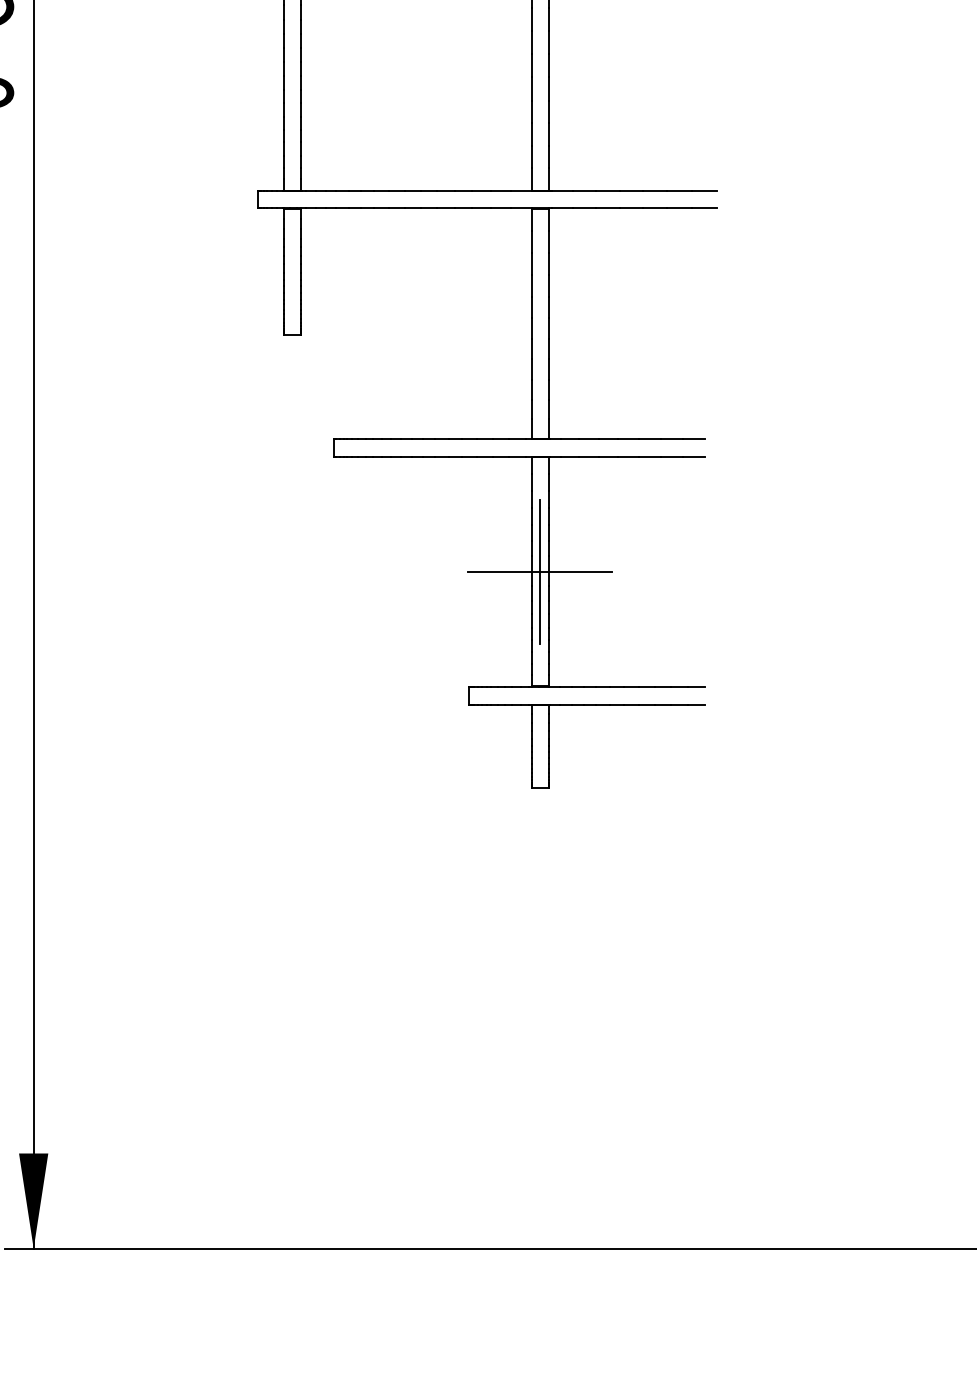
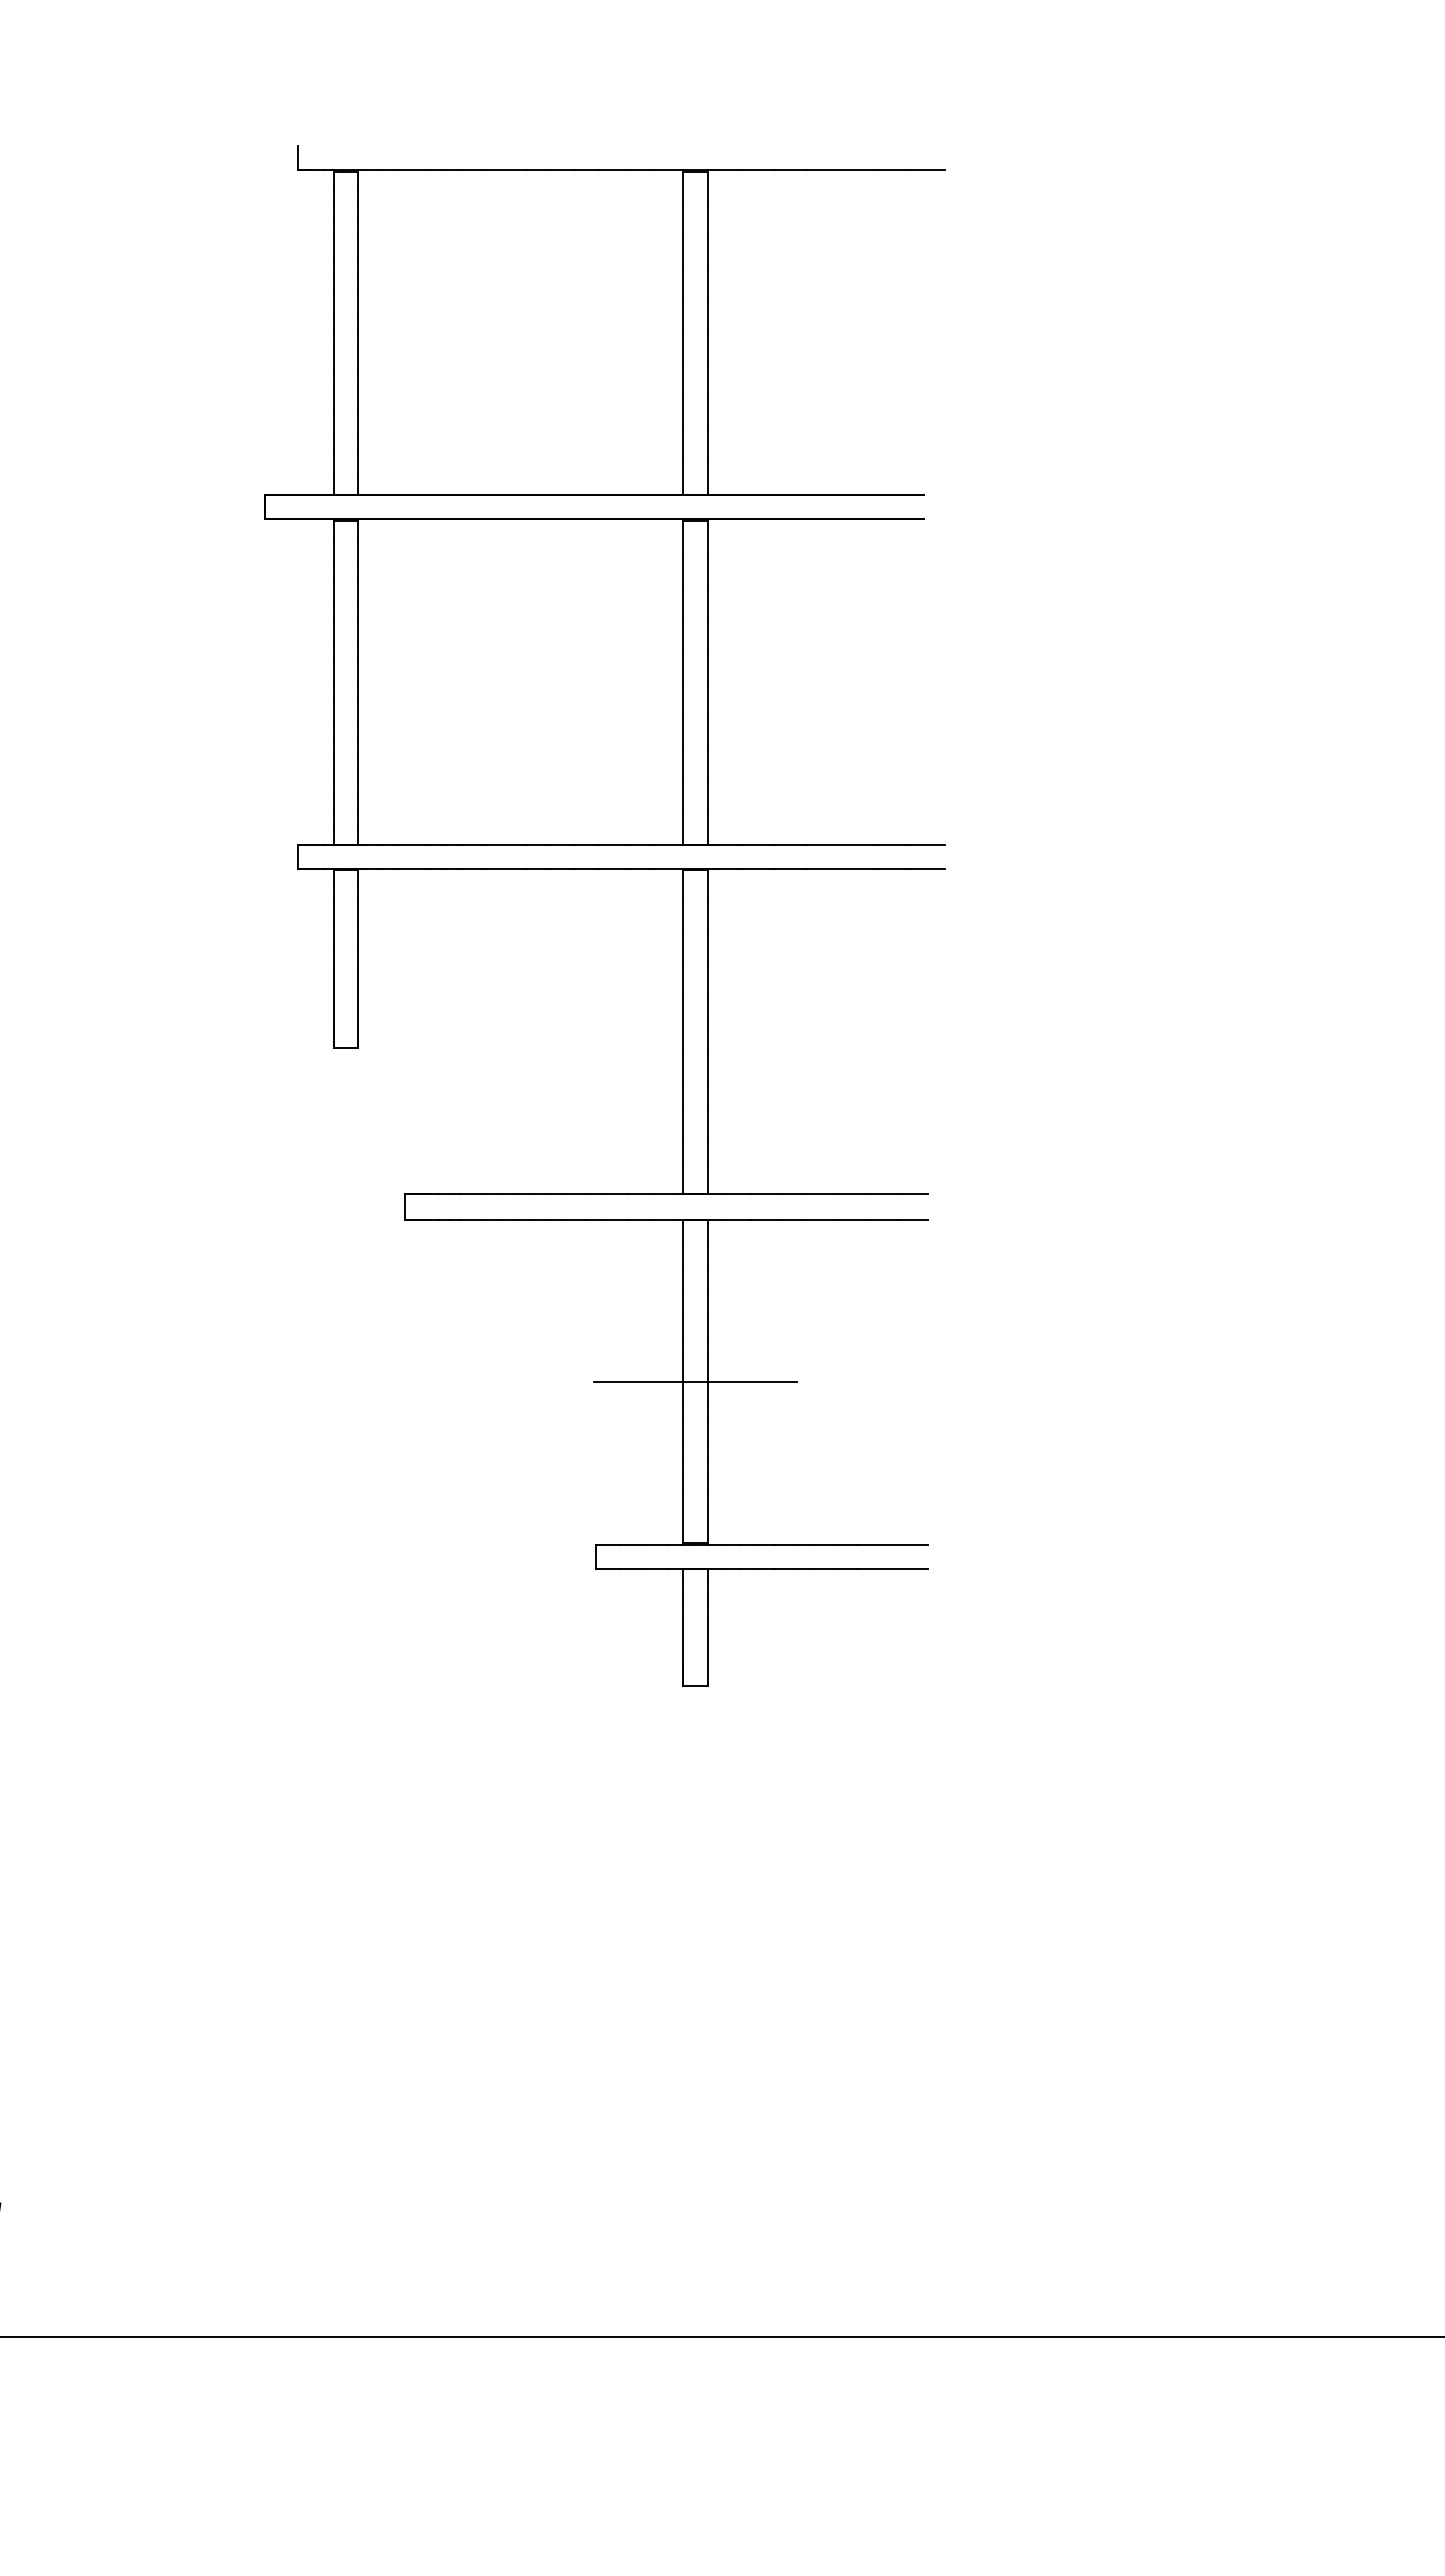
line: (540, 571) -> (695, 1381), removed

